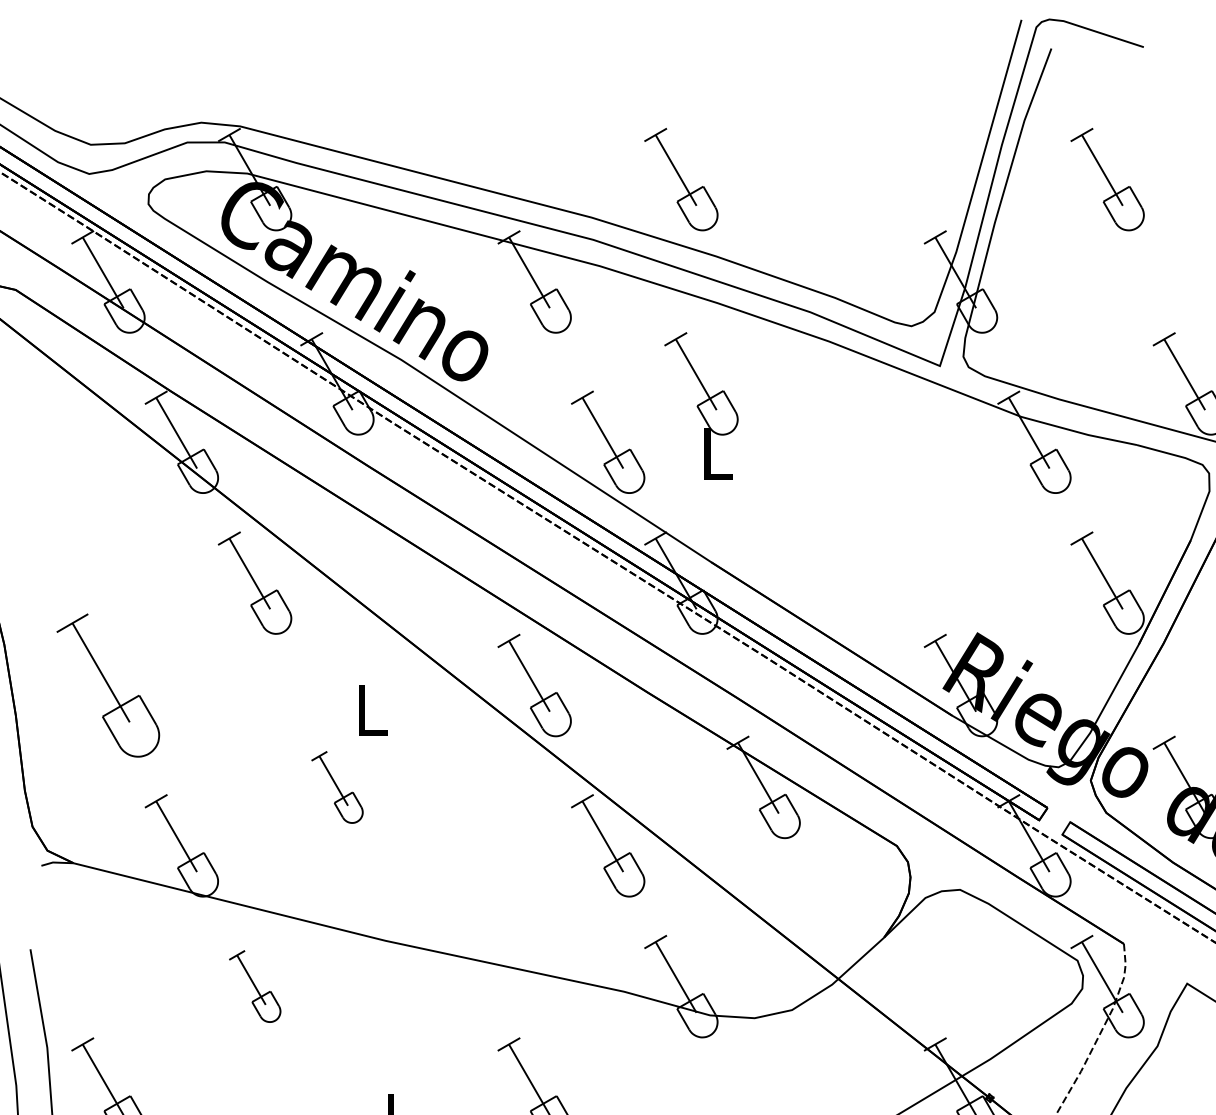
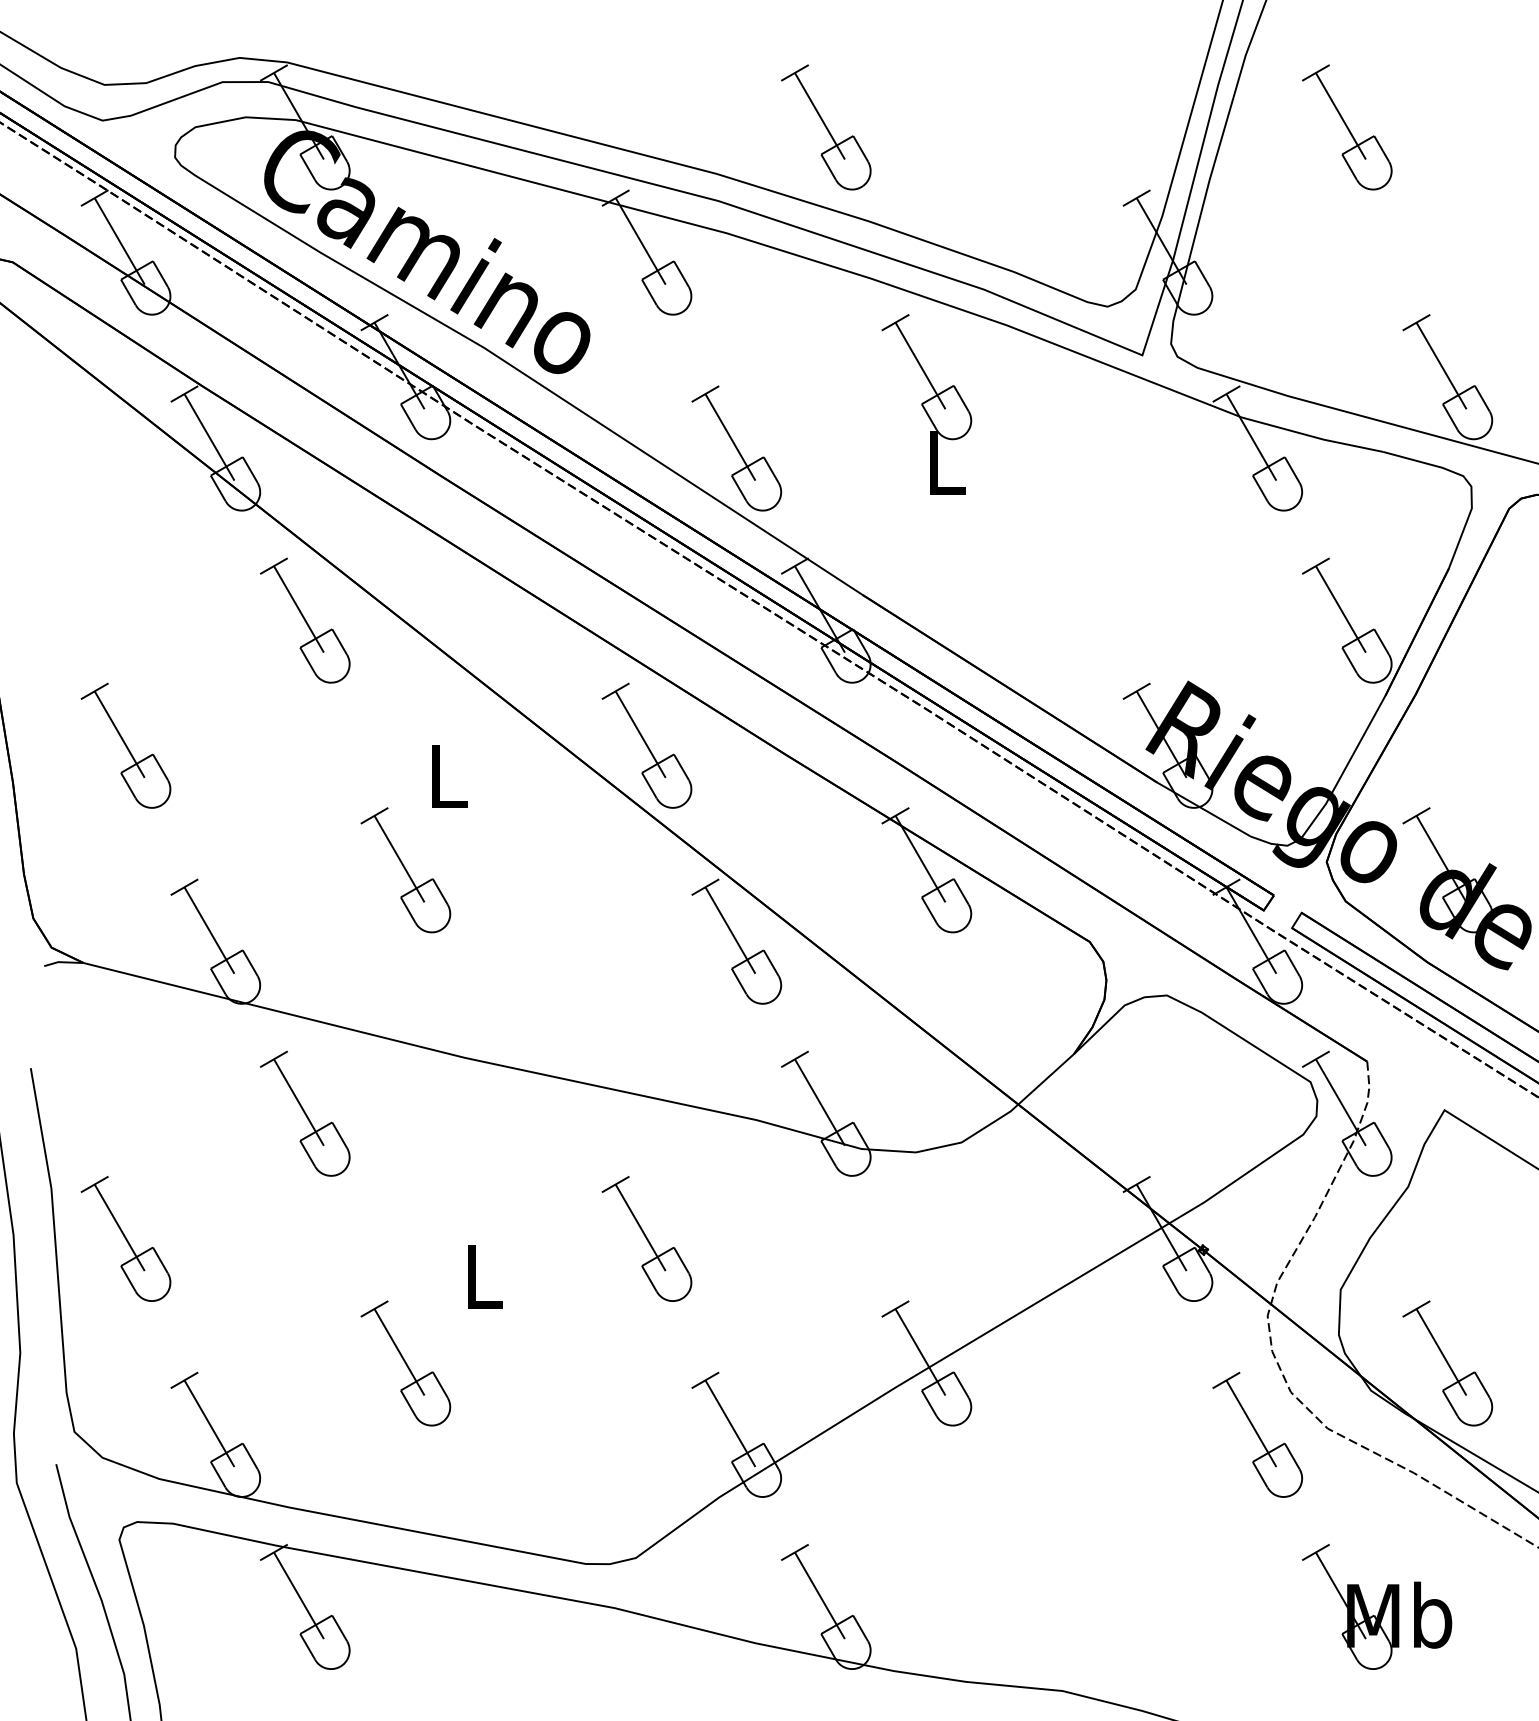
part: (701, 406) -> (926, 404), moved
part: (107, 685) -> (125, 745), size x0.71
part: (337, 787) -> (405, 870), size x1.43
part: (255, 986) -> (305, 1113), size x1.43

